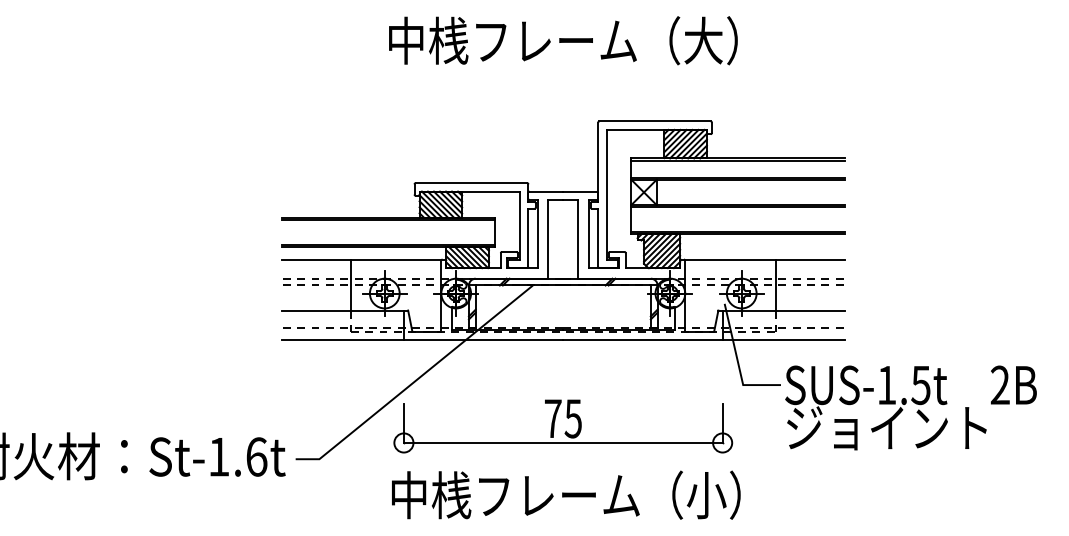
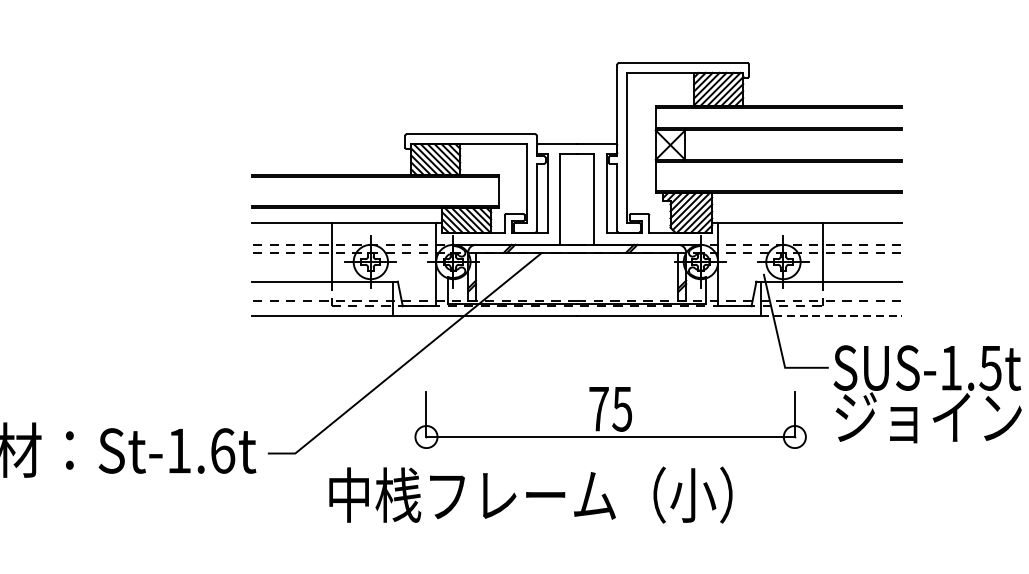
line: (784, 340) -> (832, 316), solid -> dashed
part: (563, 426) -> (610, 417), moved
text: (566, 494) -> (531, 494), moved

